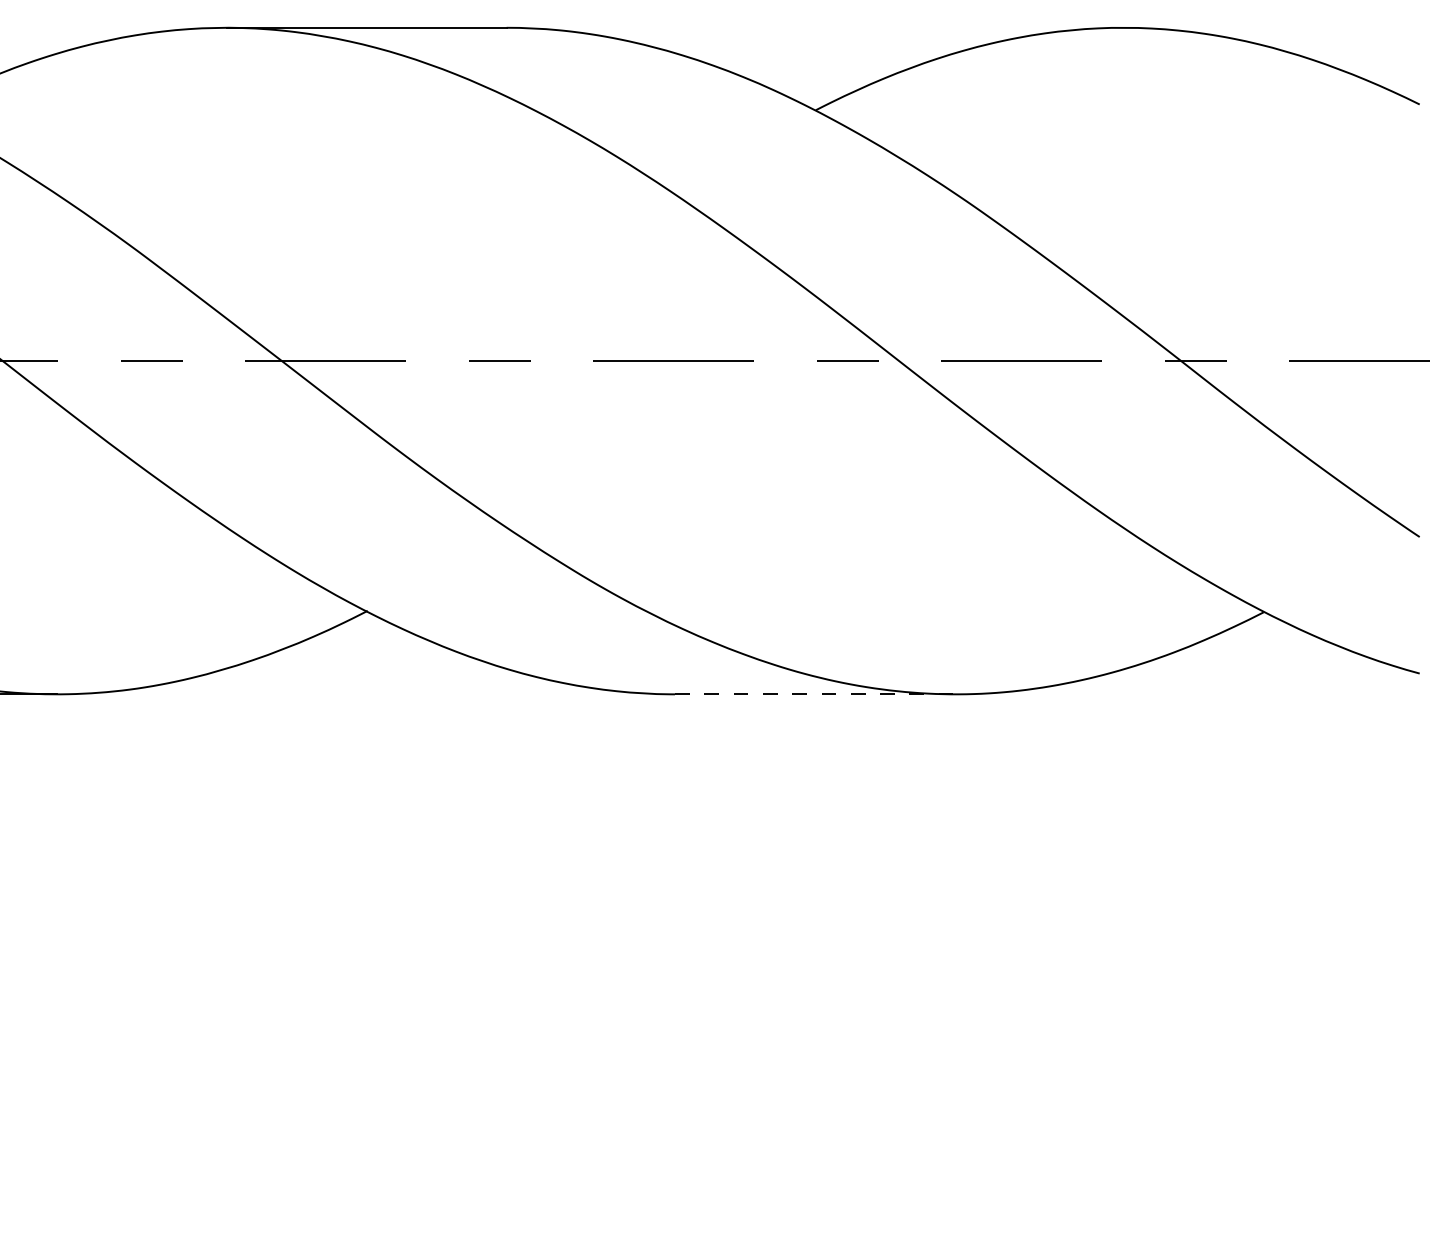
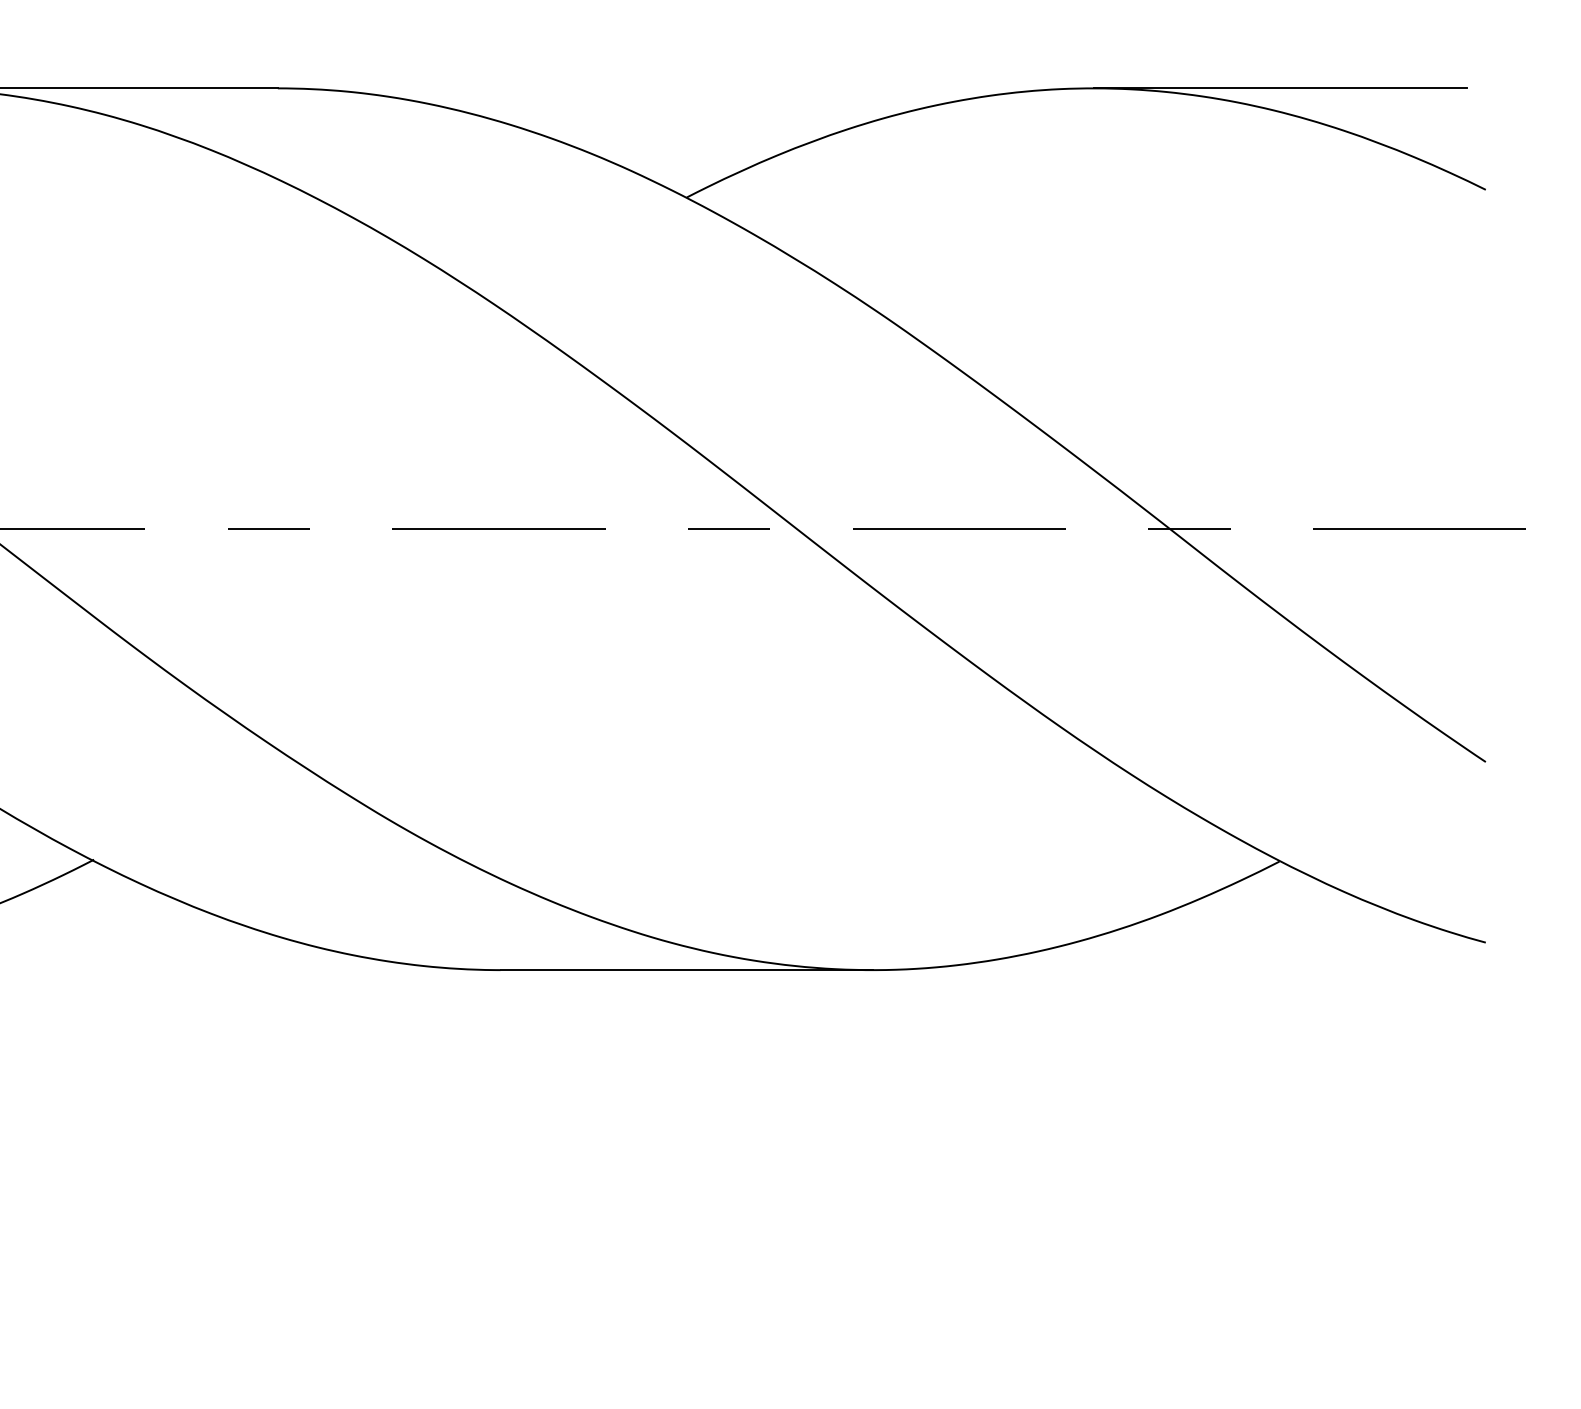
line: (1264, 27) -> (1280, 87), added
line: (815, 694) -> (686, 970), dashed -> solid

